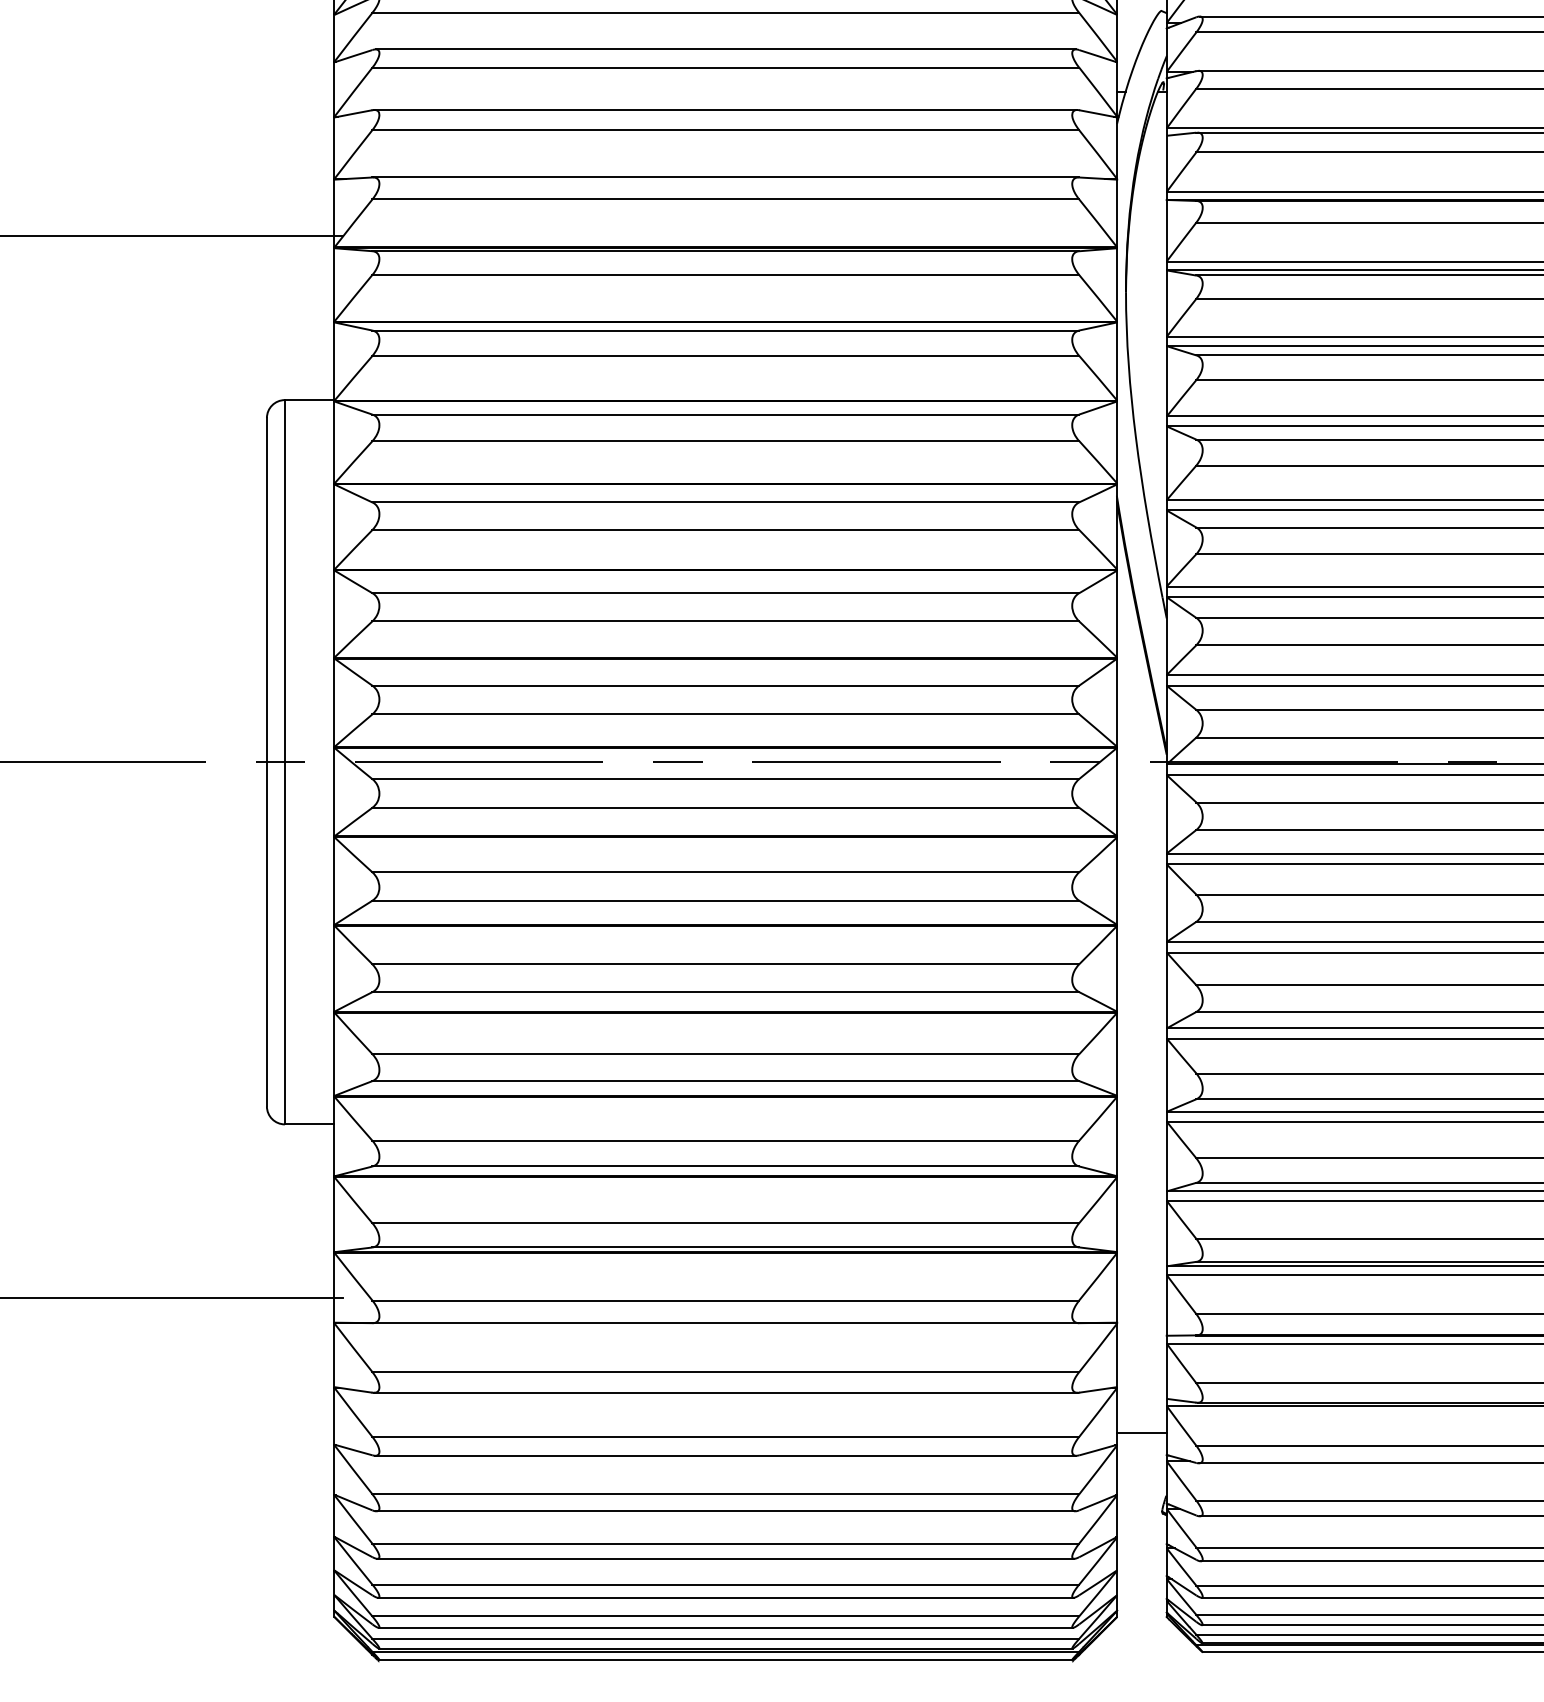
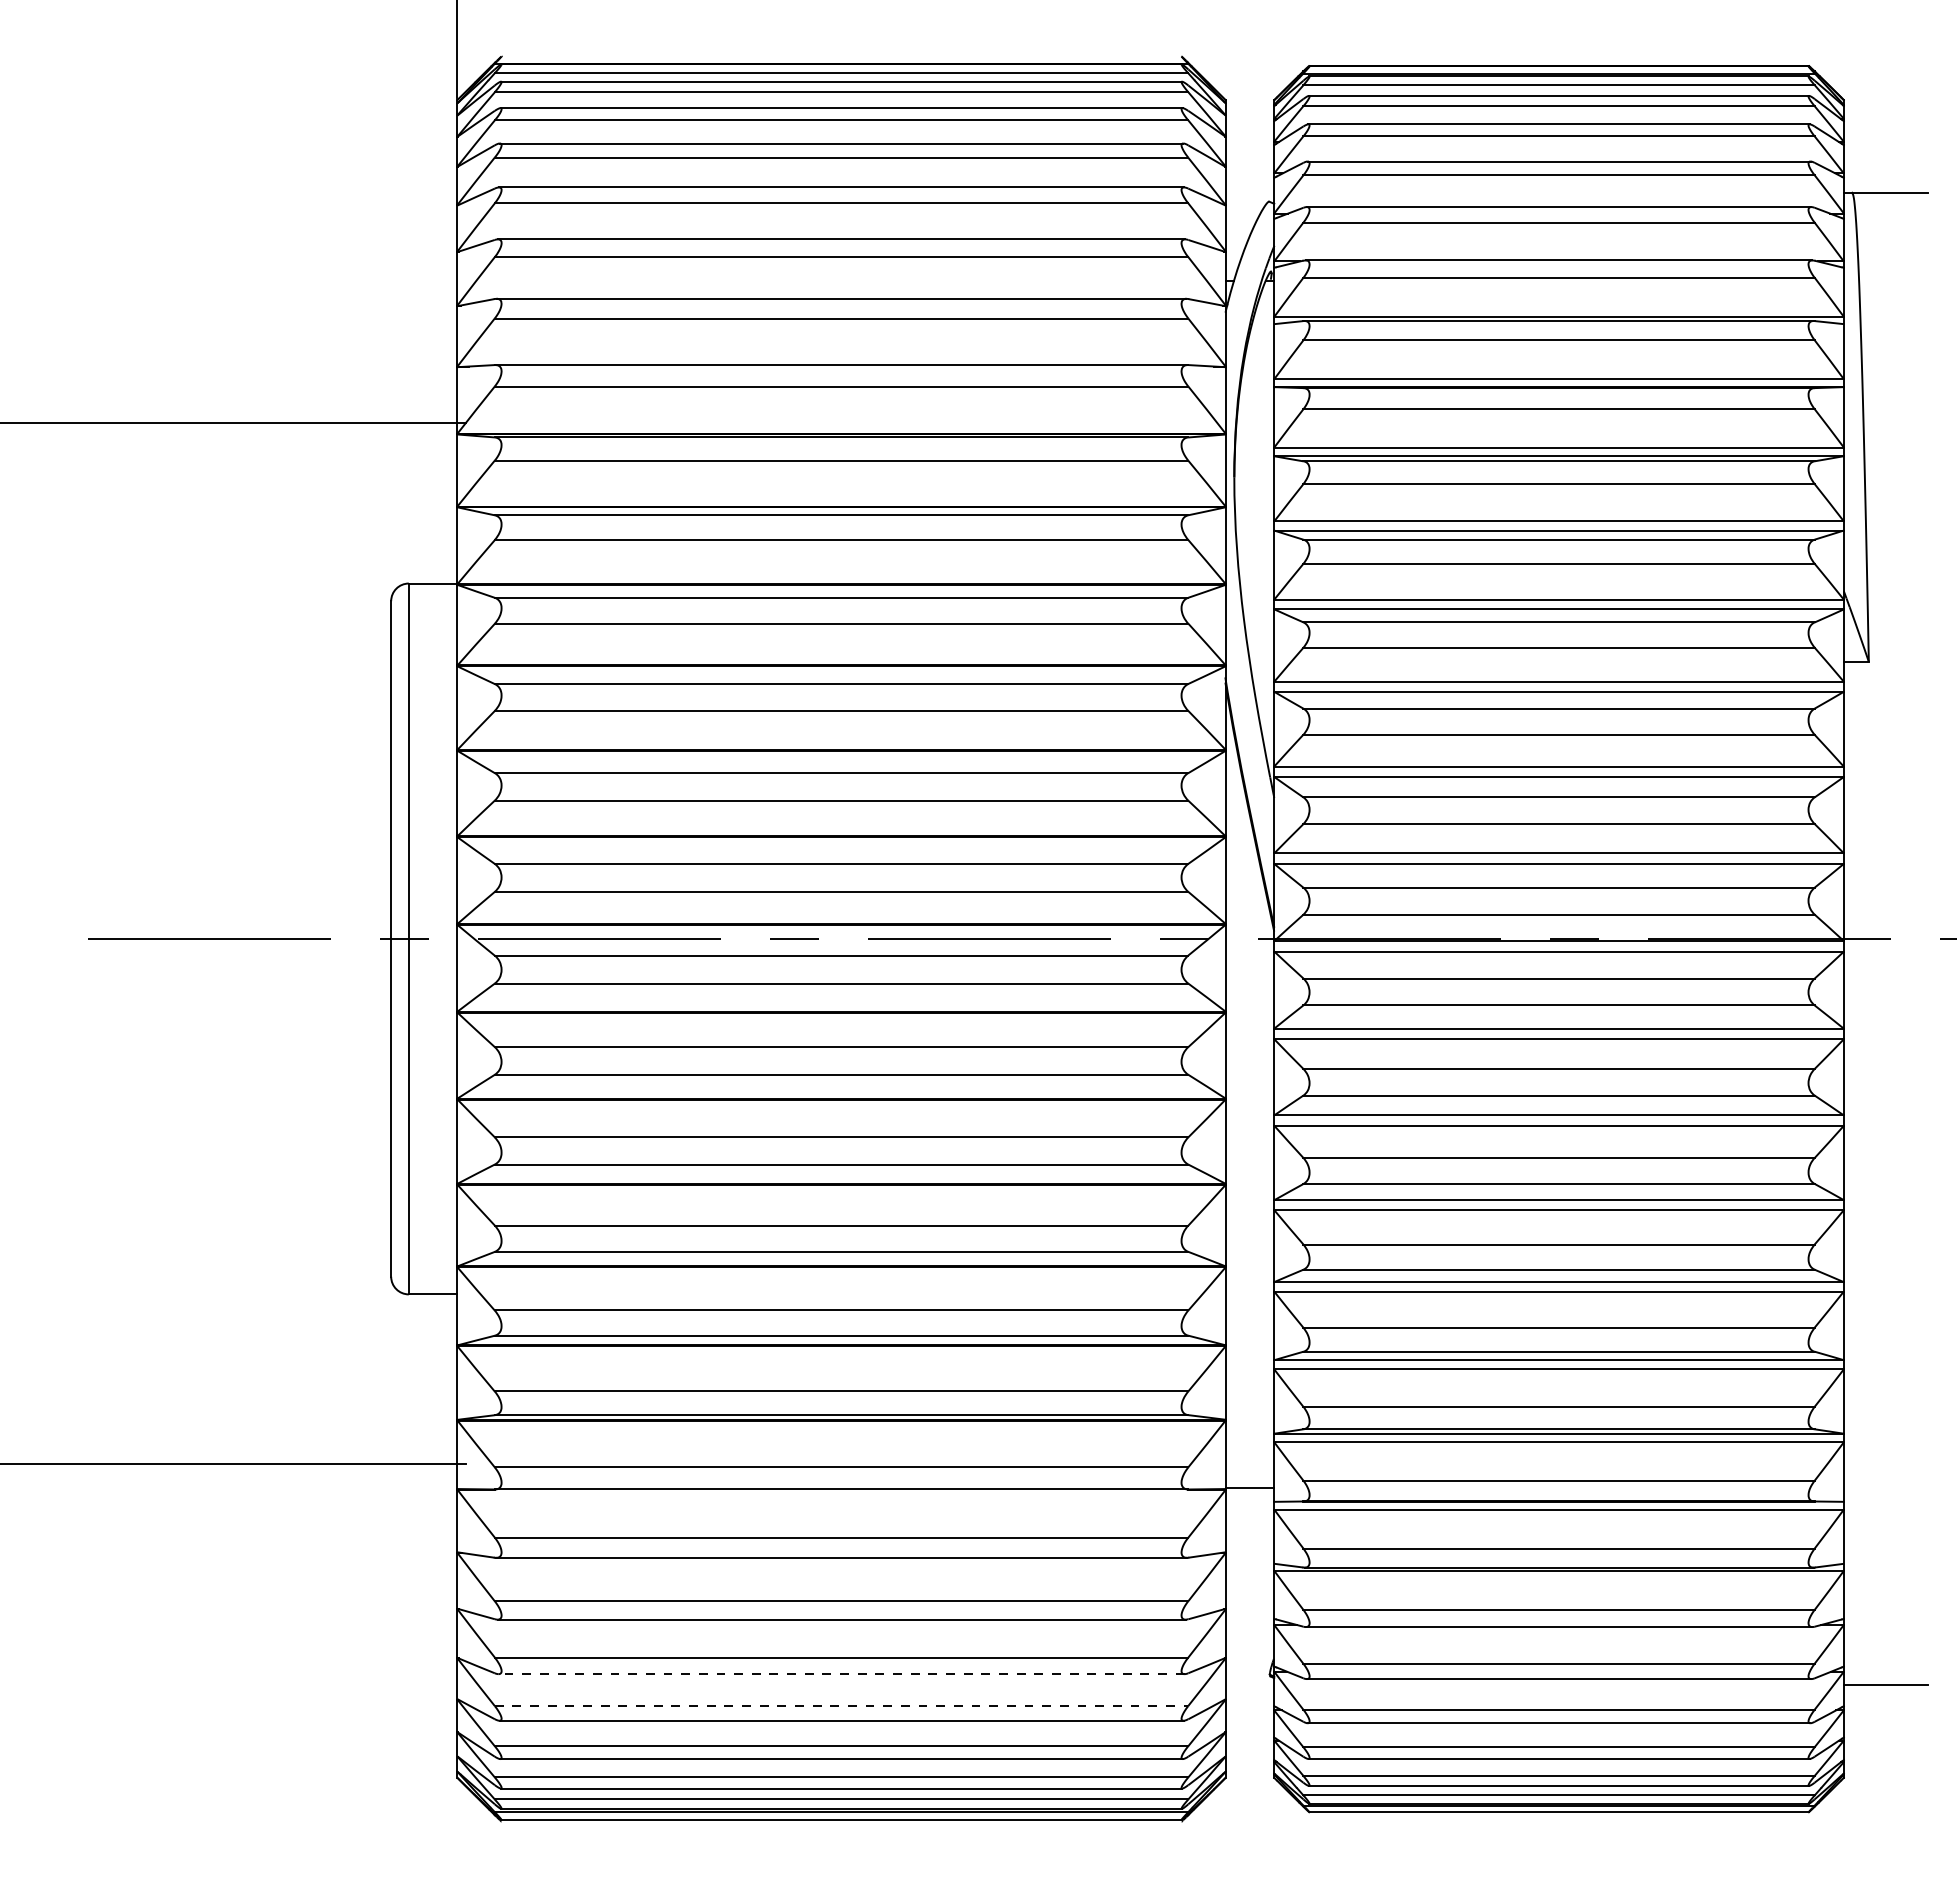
line: (1141, 1432) -> (1249, 1487), moved
line: (725, 1511) -> (841, 1674), solid -> dashed
line: (725, 1544) -> (841, 1706), solid -> dashed

